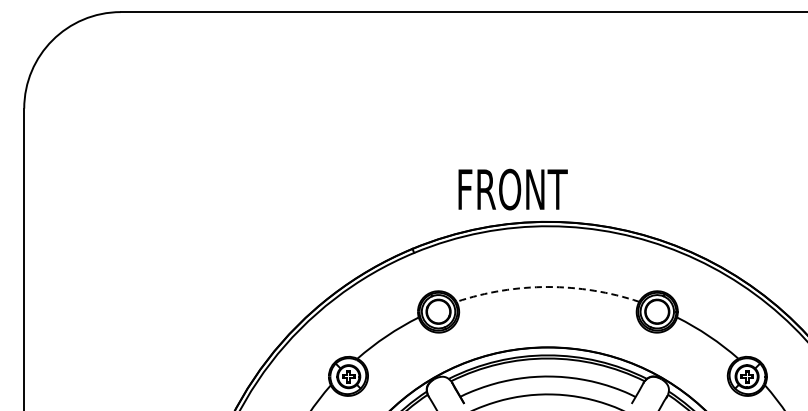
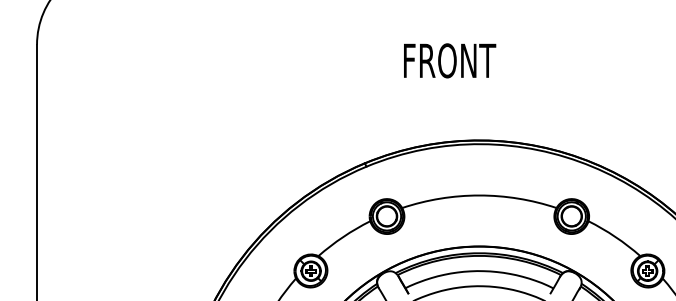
text: (512, 189) -> (449, 60), moved
arc: (547, 287) -> (479, 195), dashed -> solid

